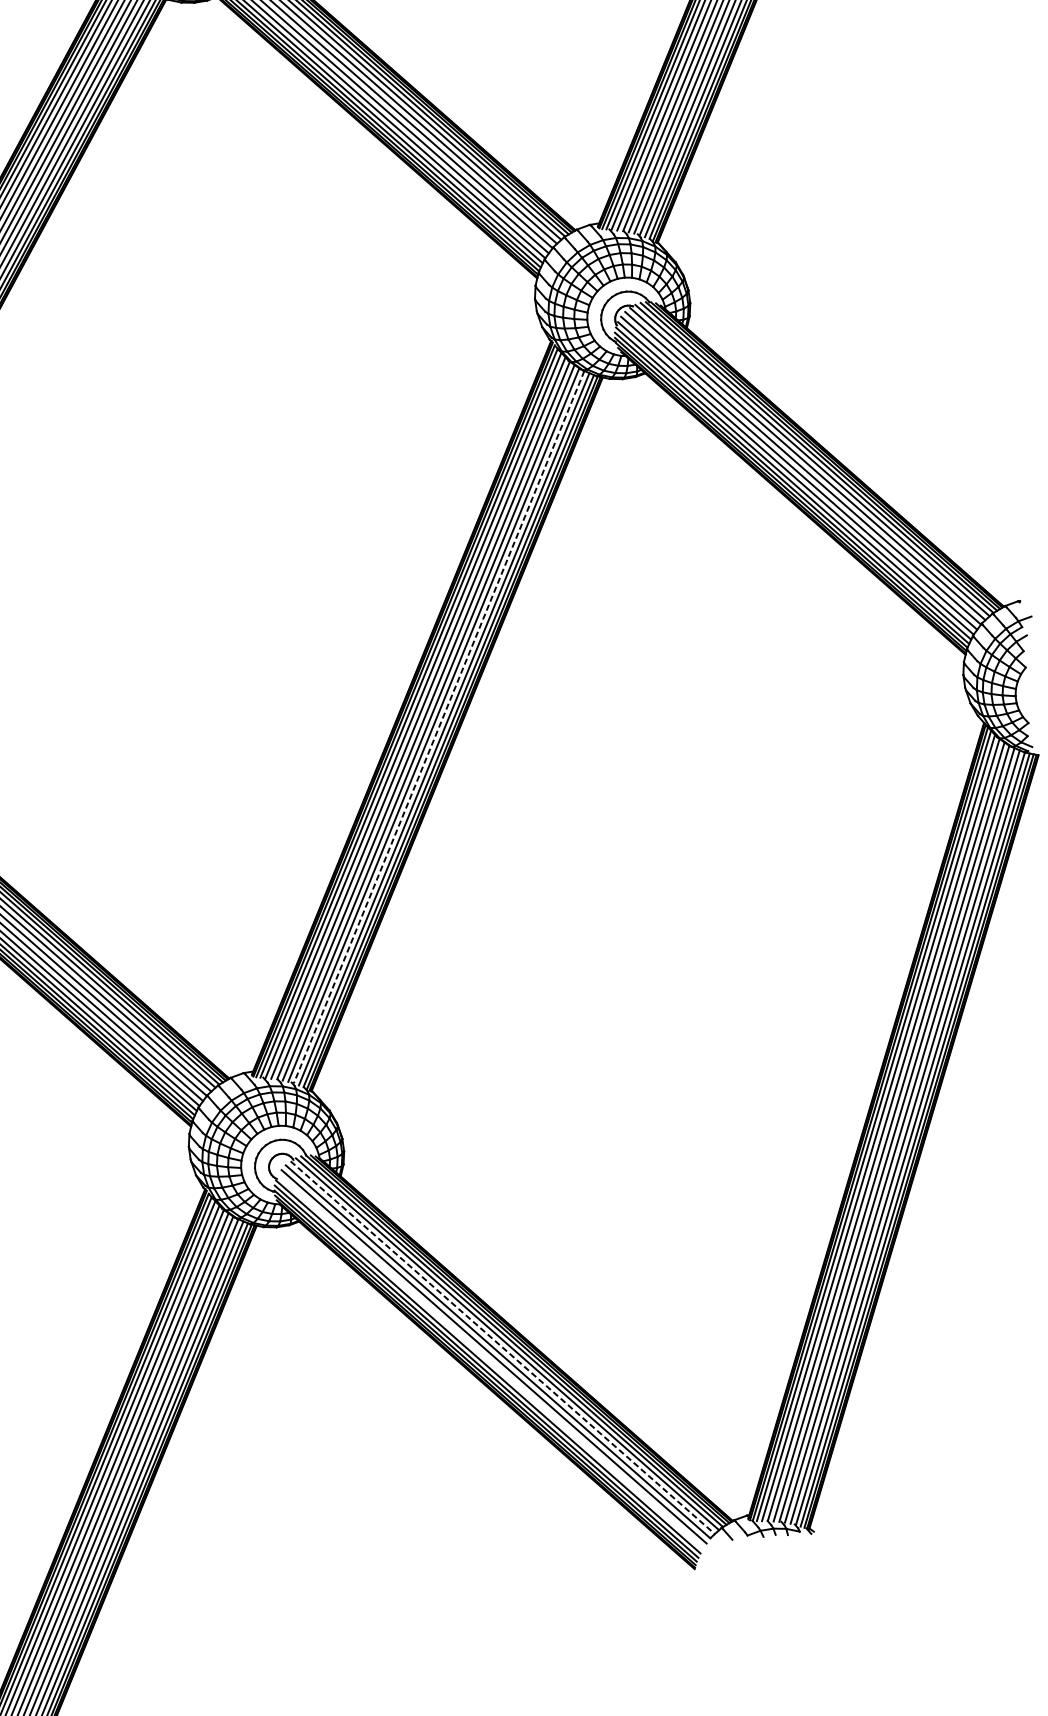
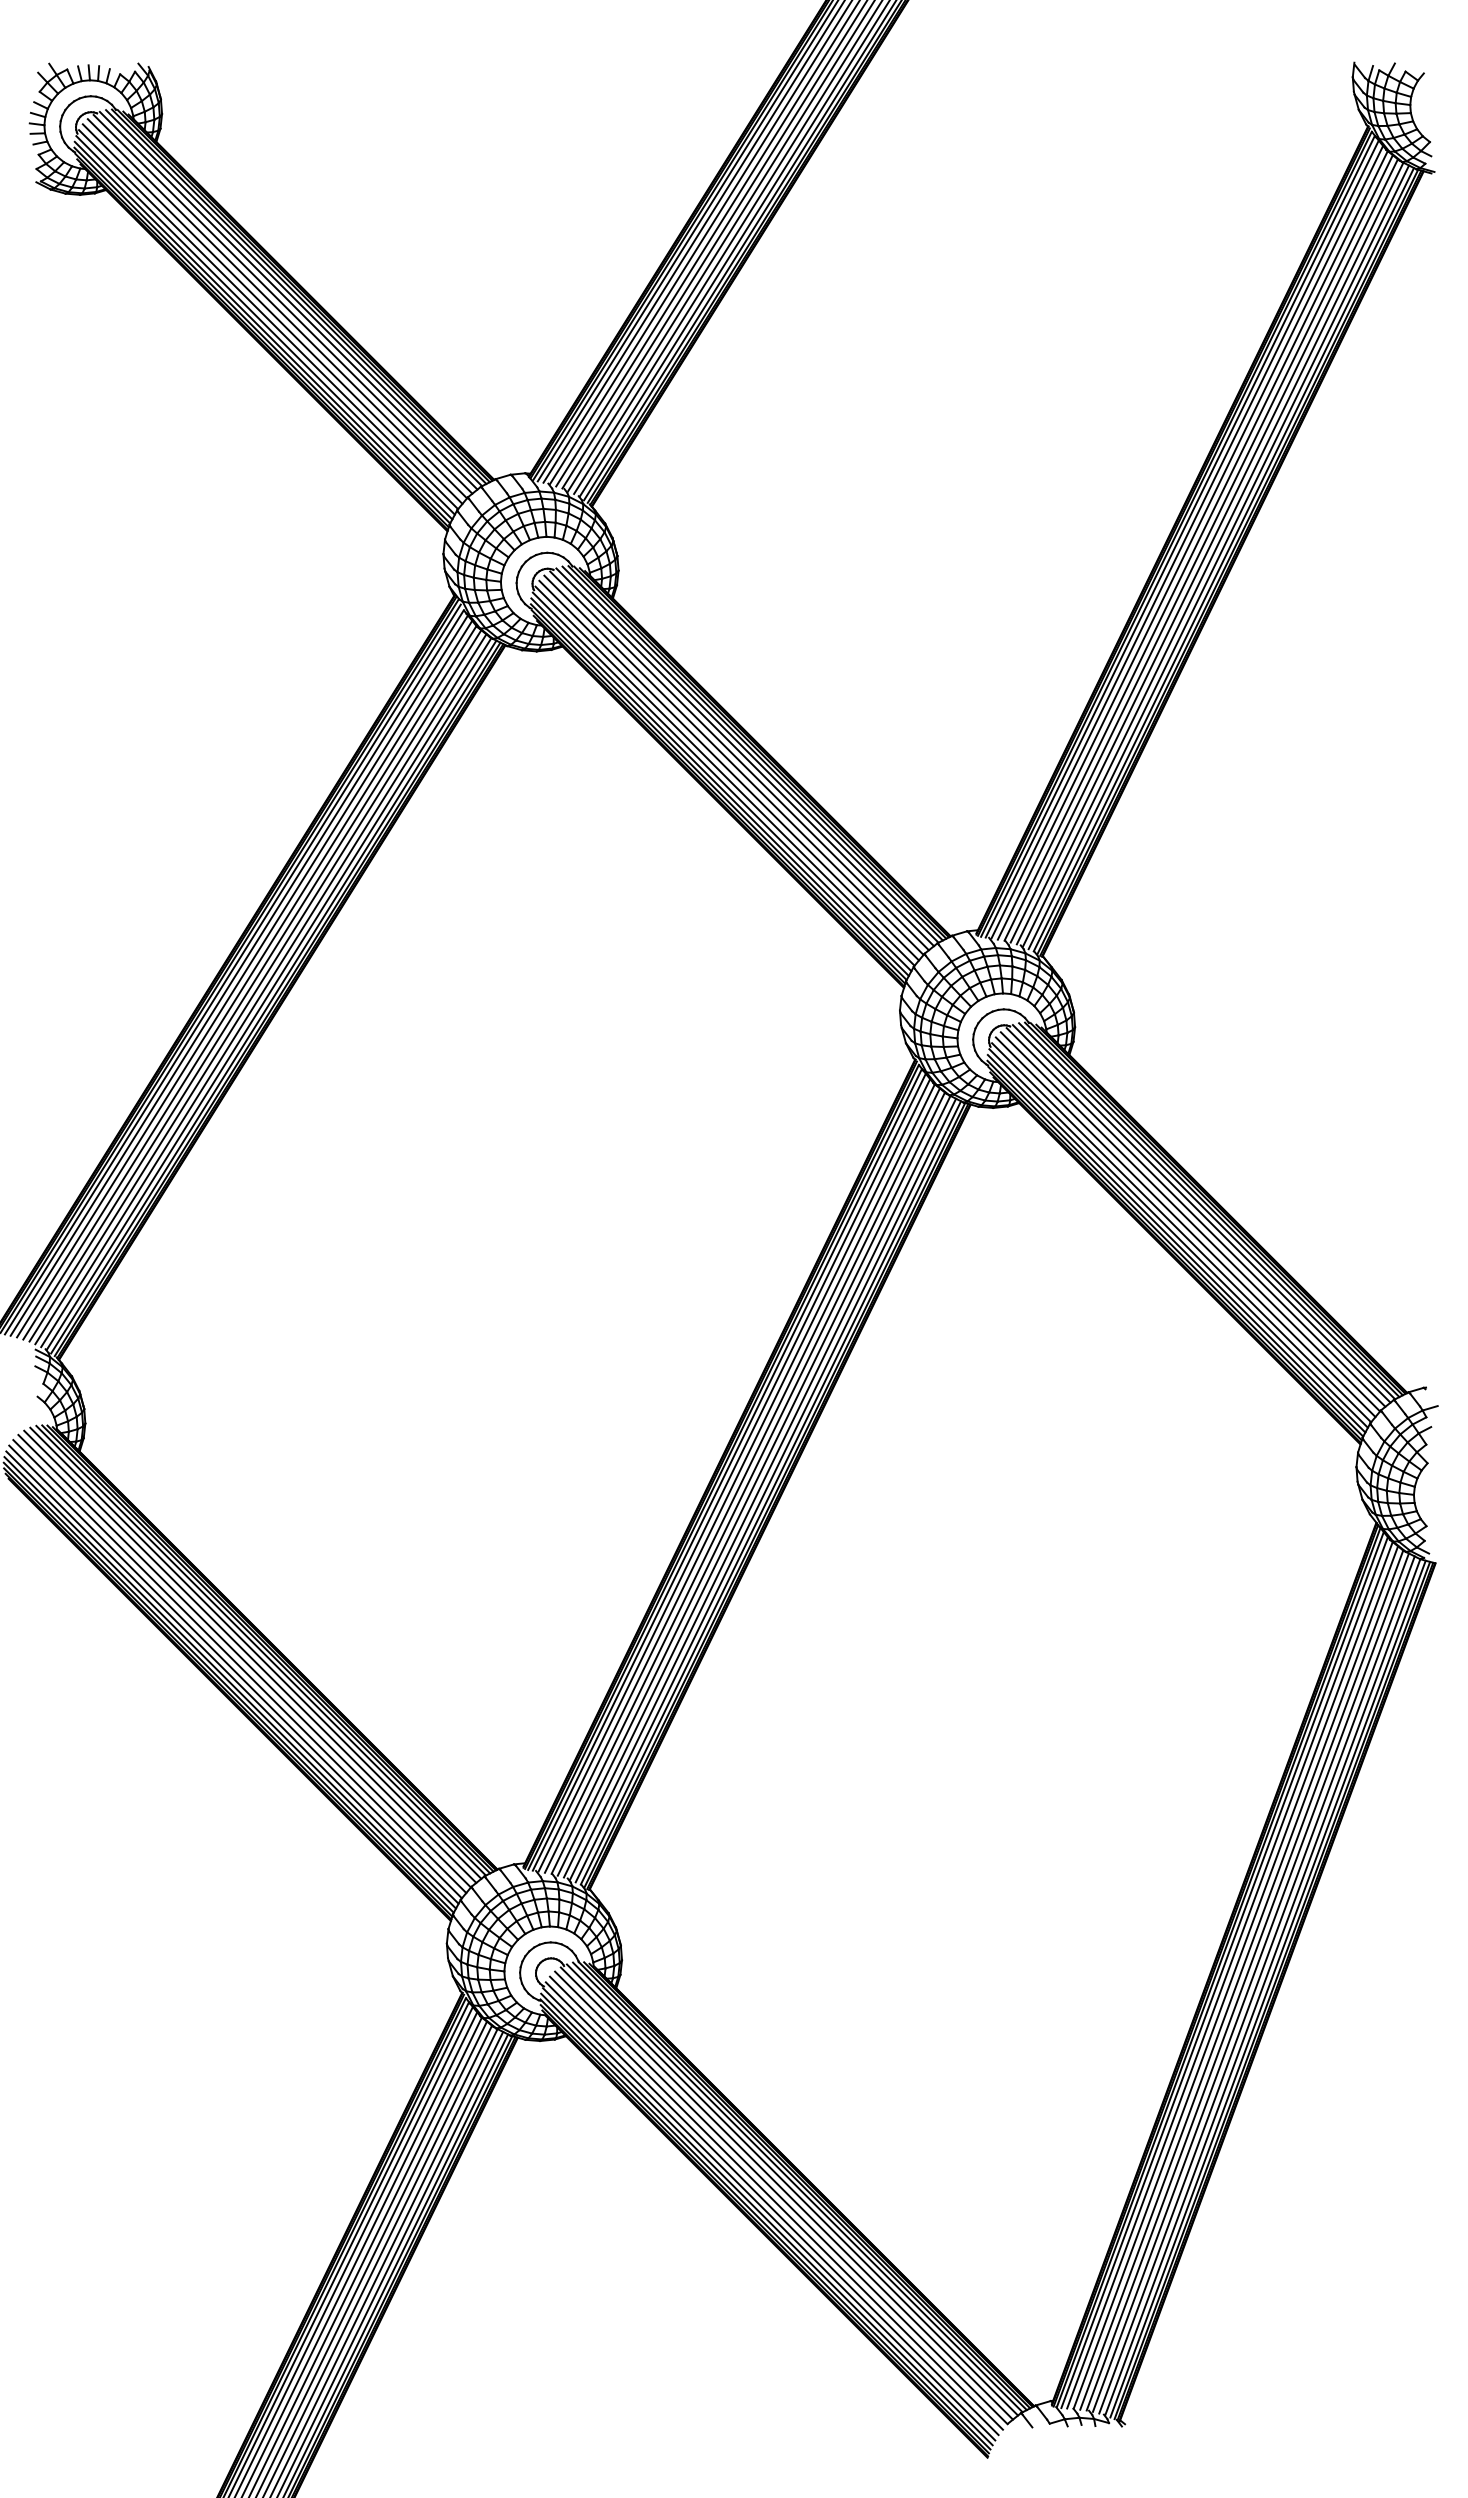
line: (439, 726) -> (760, 1487), dashed -> solid
line: (502, 1347) -> (786, 2193), dashed -> solid
line: (490, 1361) -> (771, 2208), added

